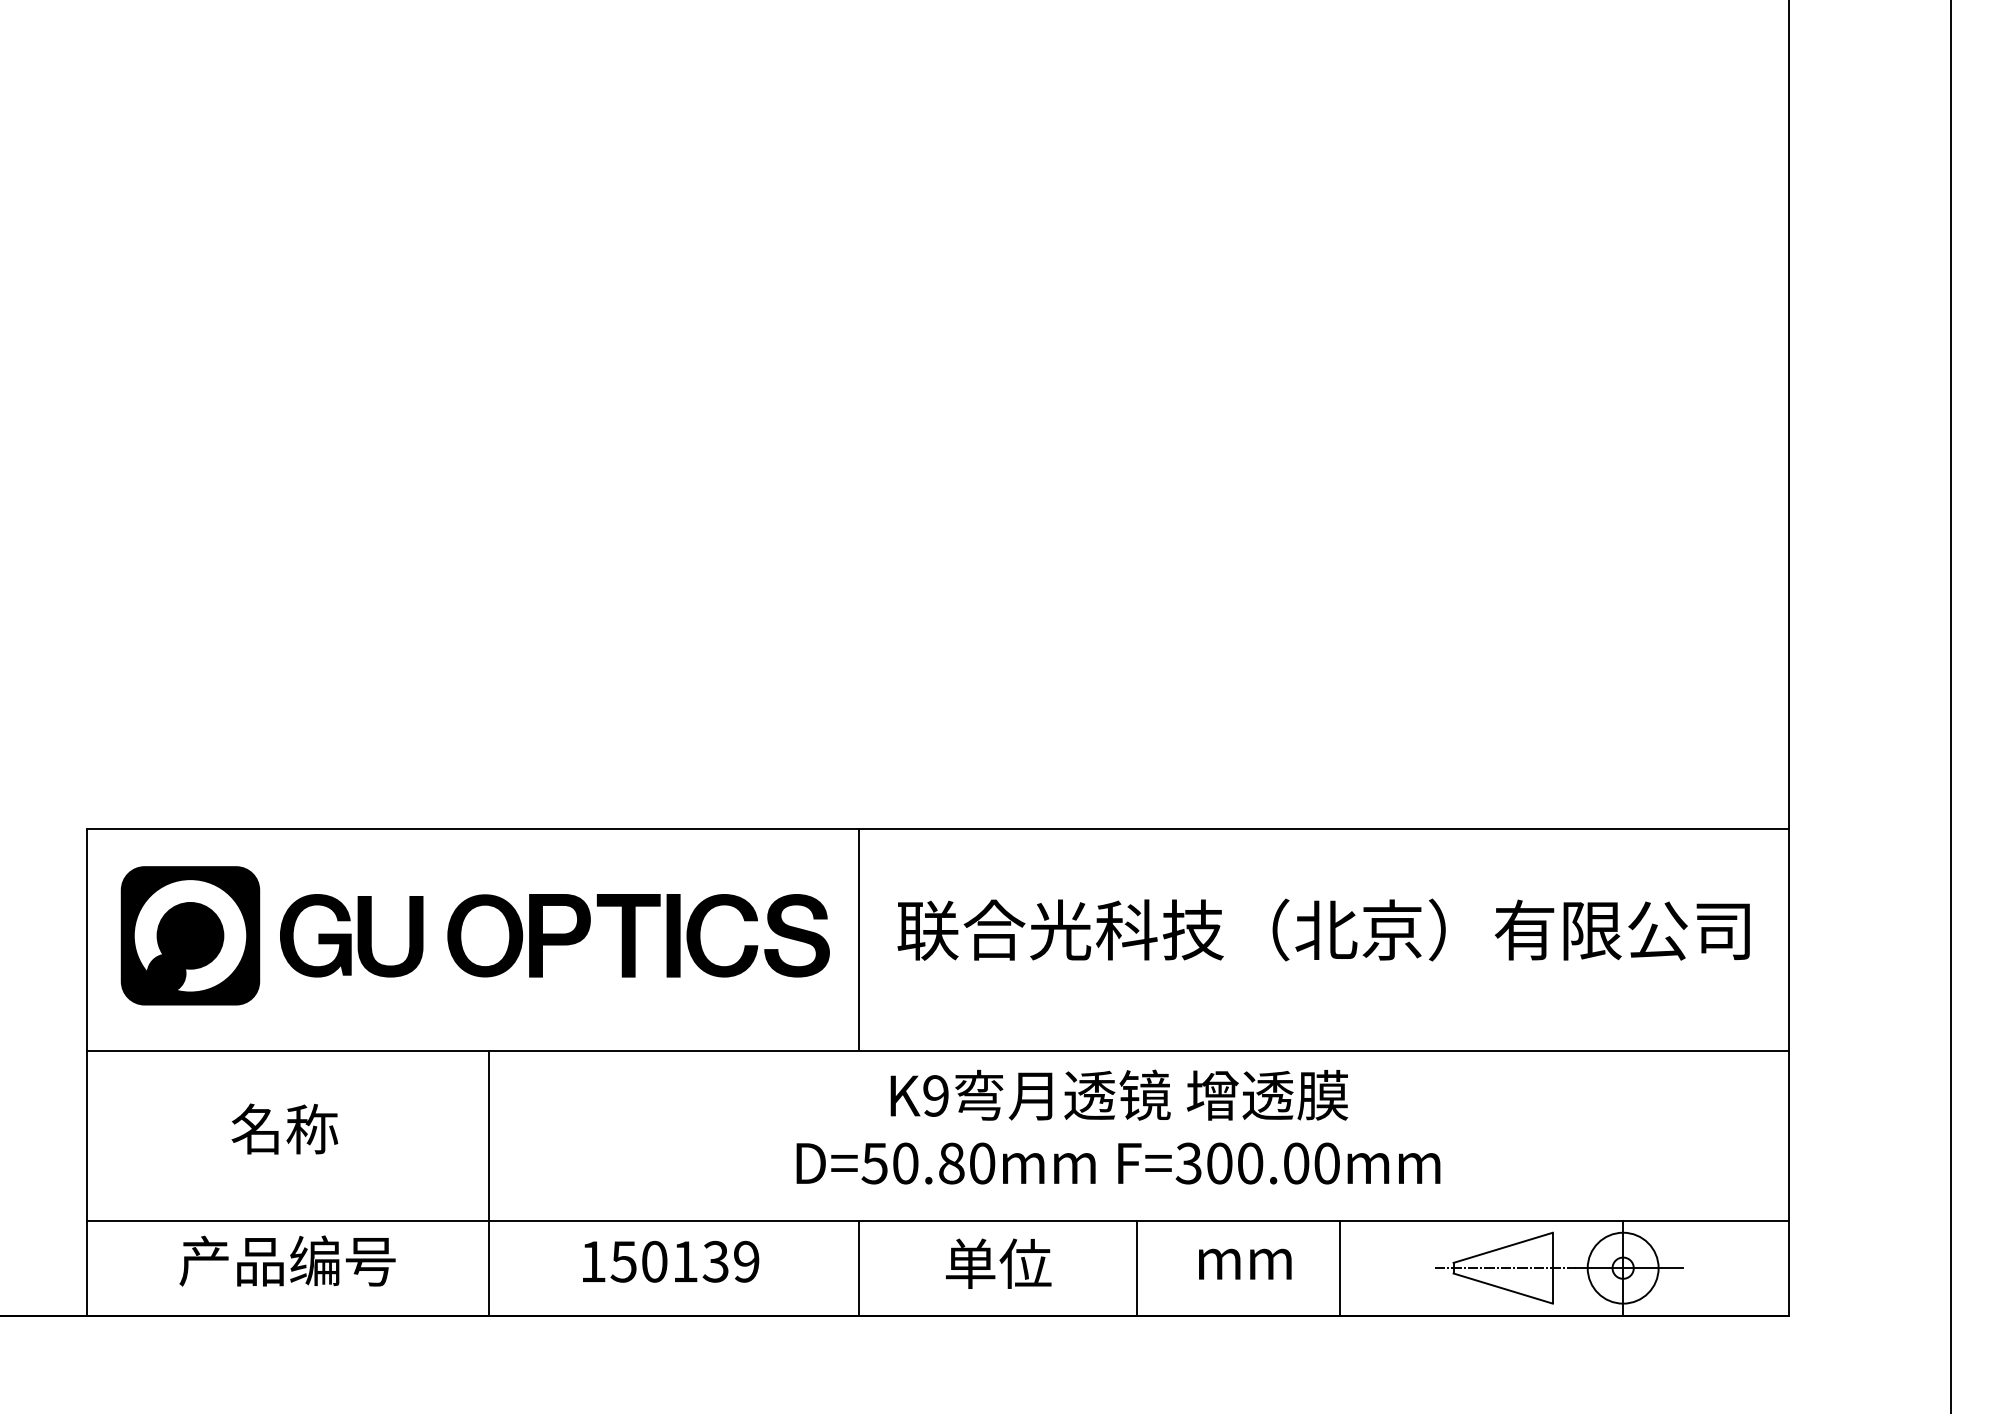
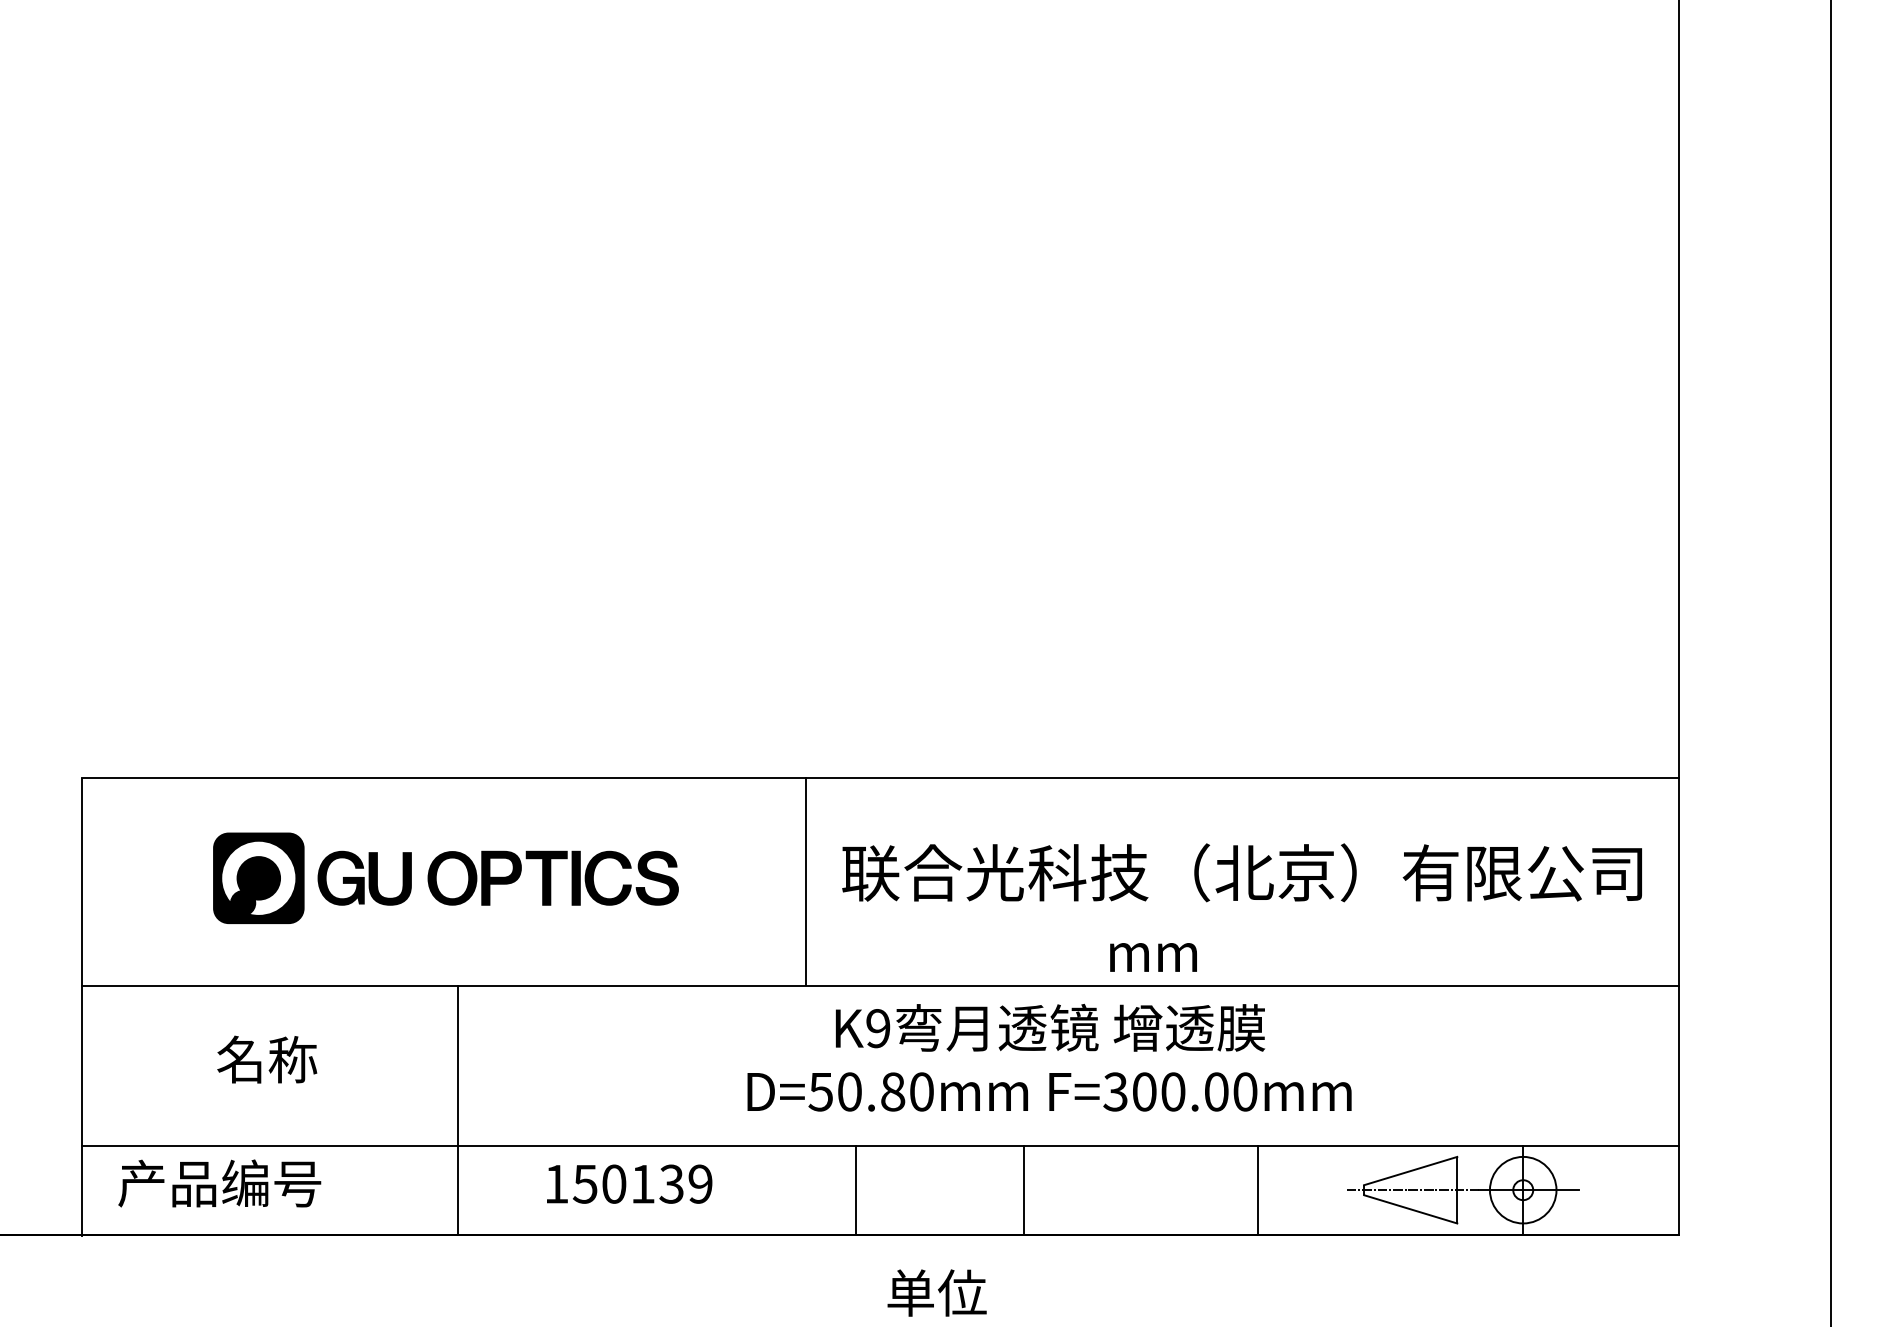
part: (474, 936) -> (445, 878), size x0.7
text: (287, 1261) -> (219, 1183), moved
text: (998, 1263) -> (936, 1292), moved
text: (1245, 1264) -> (1153, 957), moved
line: (859, 1267) -> (856, 1189), moved
line: (1136, 1267) -> (1023, 1189), moved

